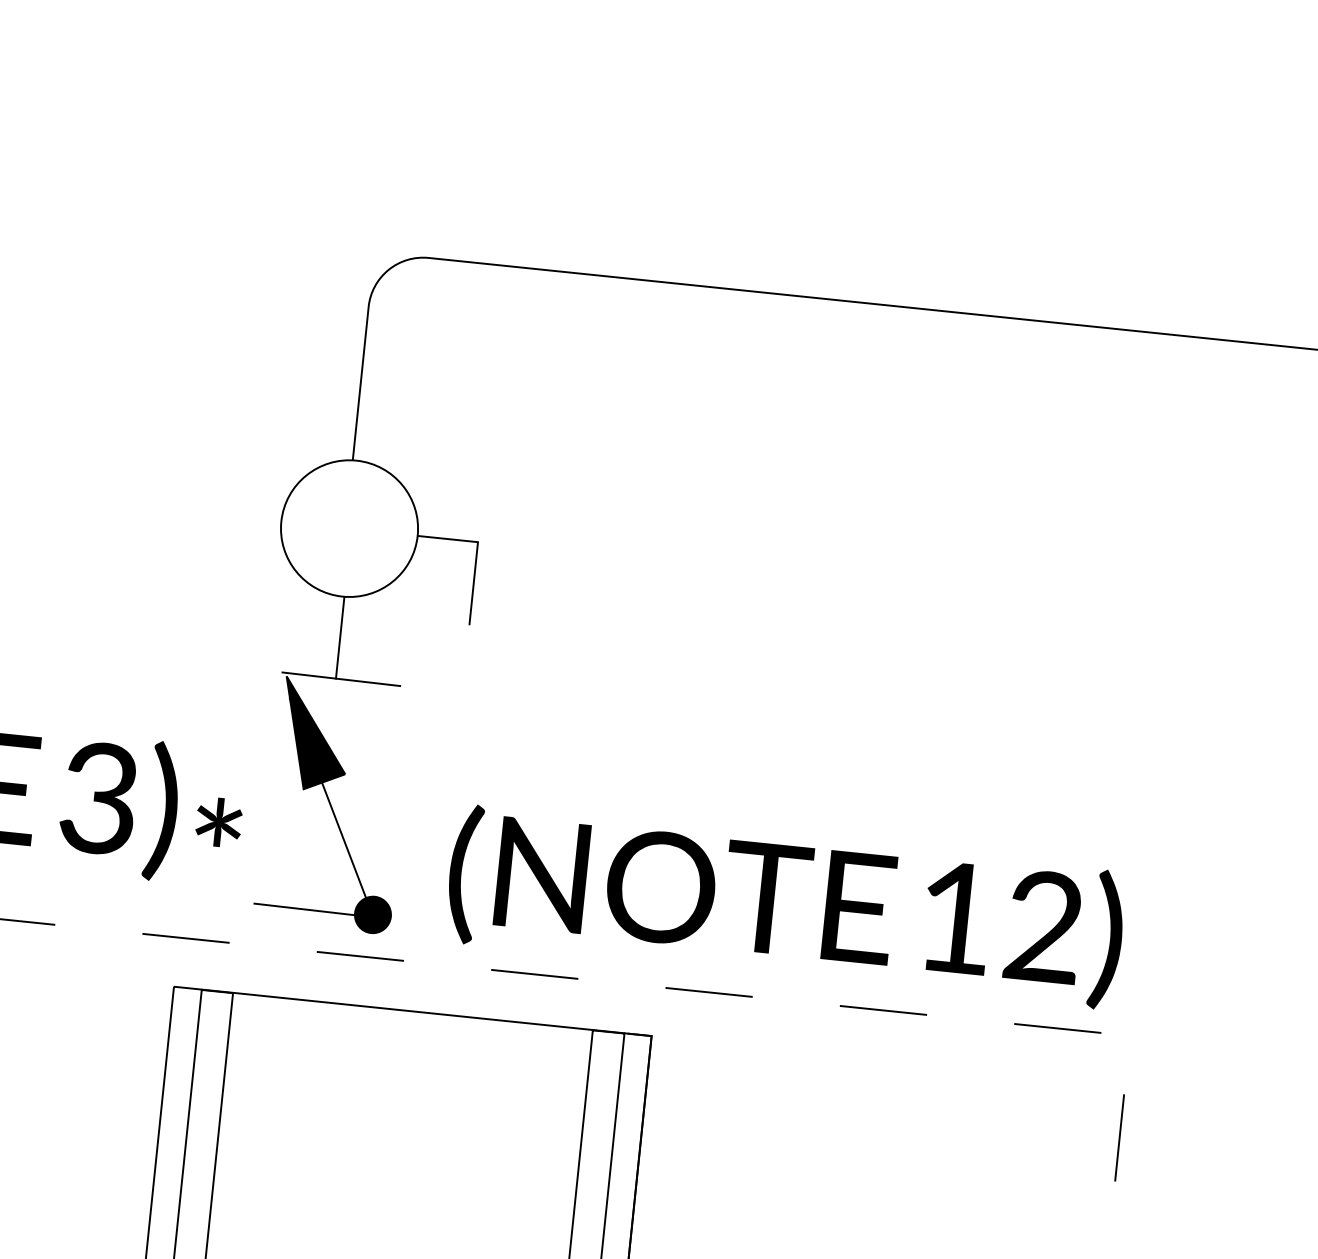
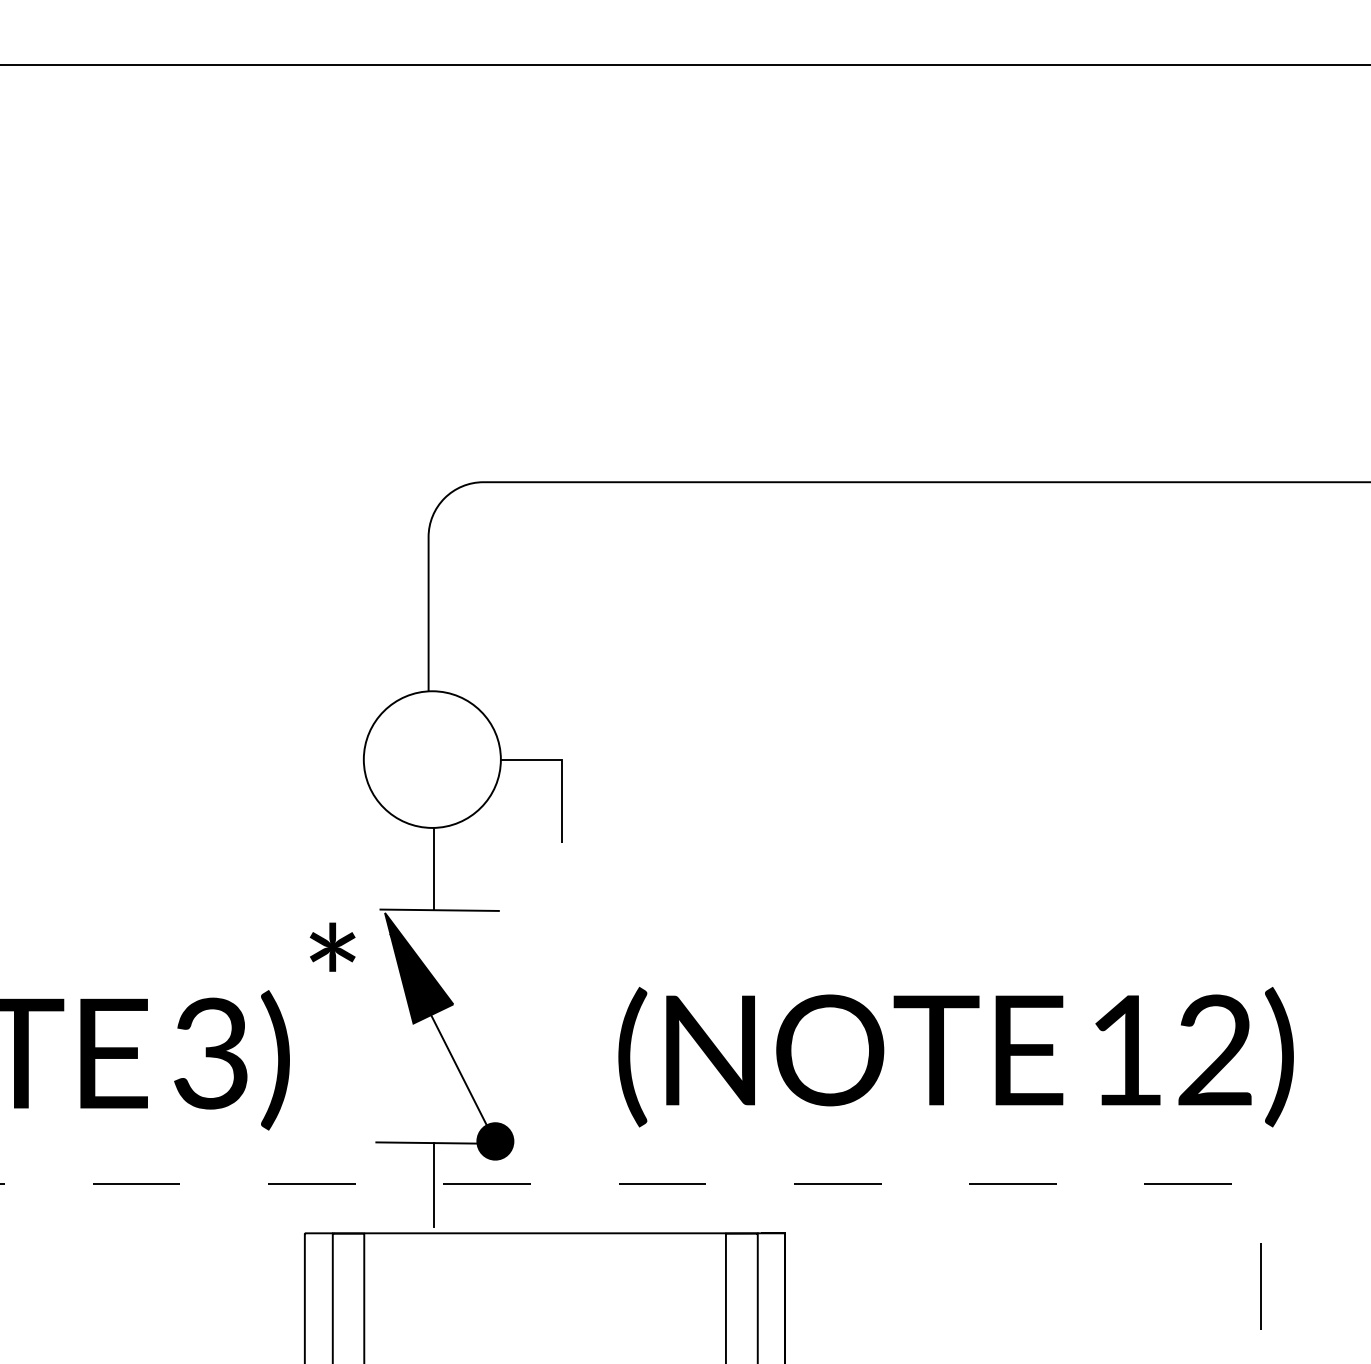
text: (218, 821) -> (332, 946), moved
text: (785, 907) -> (955, 1057), moved
line: (307, 951) -> (434, 1184), added

